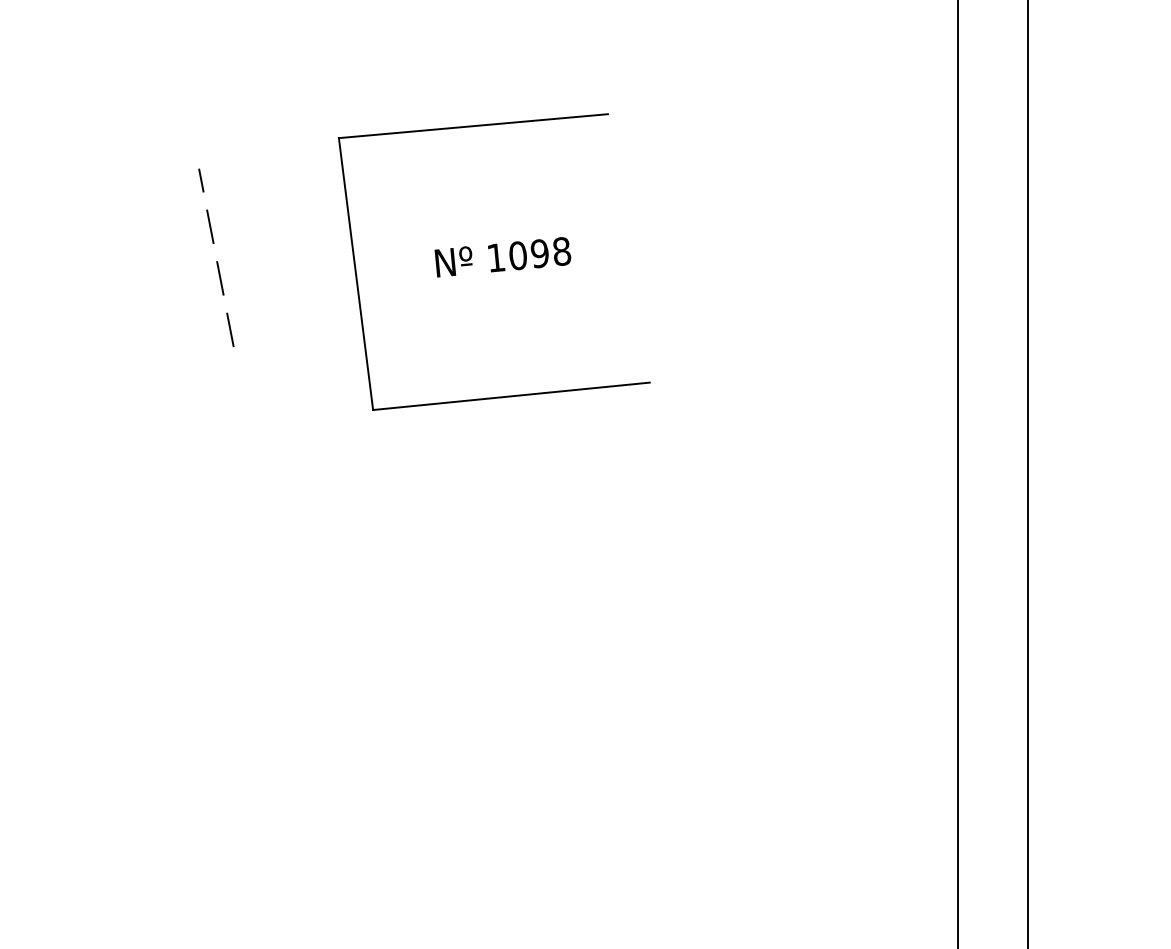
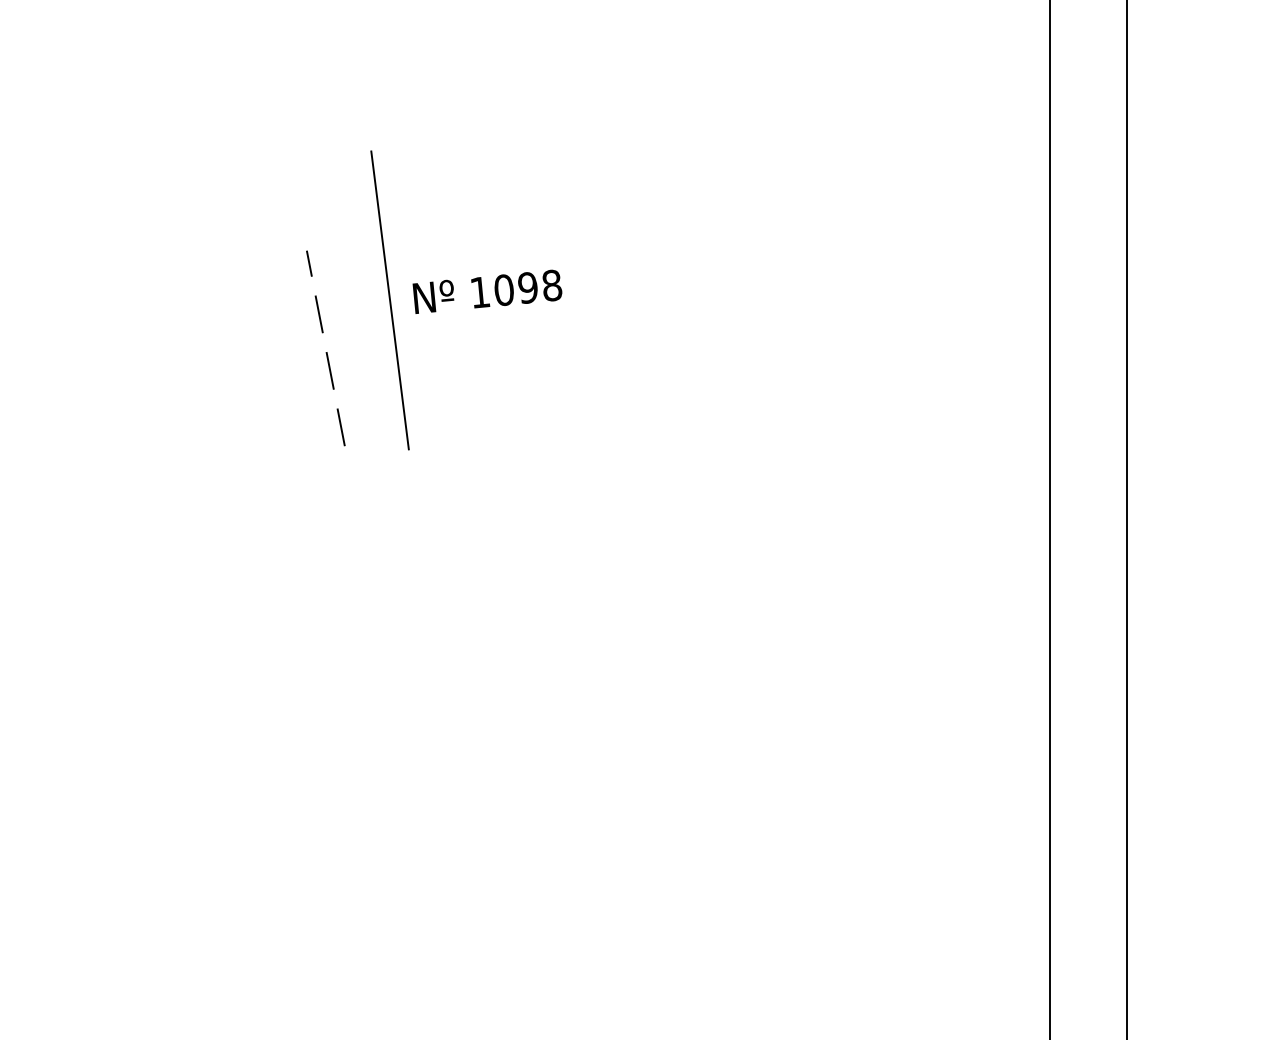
line: (472, 126) -> (517, 138), removed
text: (502, 257) -> (487, 292), moved
line: (216, 261) -> (325, 352), moved
line: (511, 396) -> (560, 434), removed

